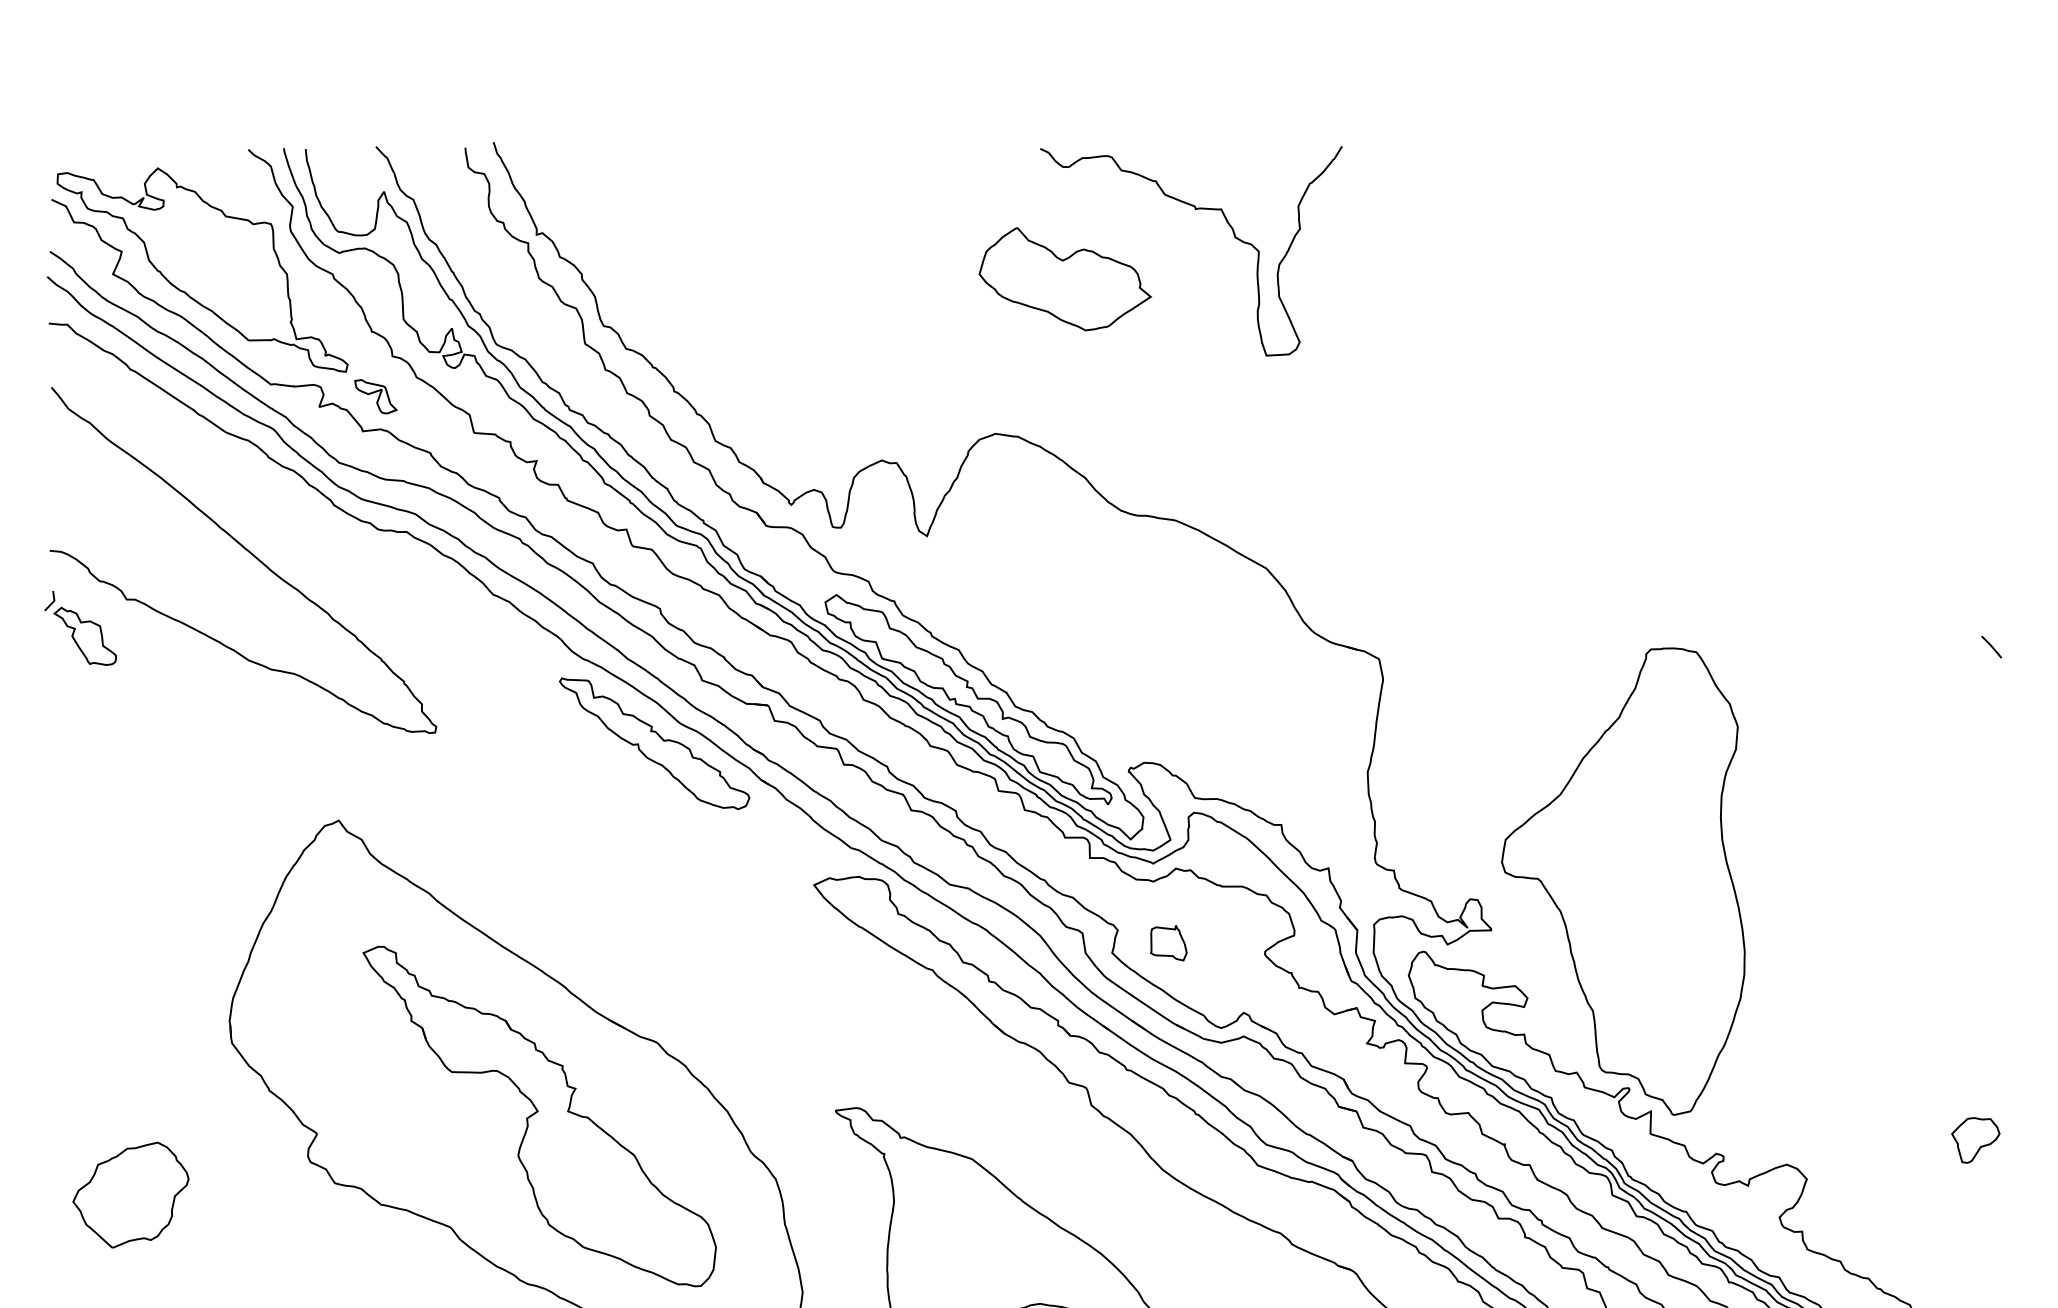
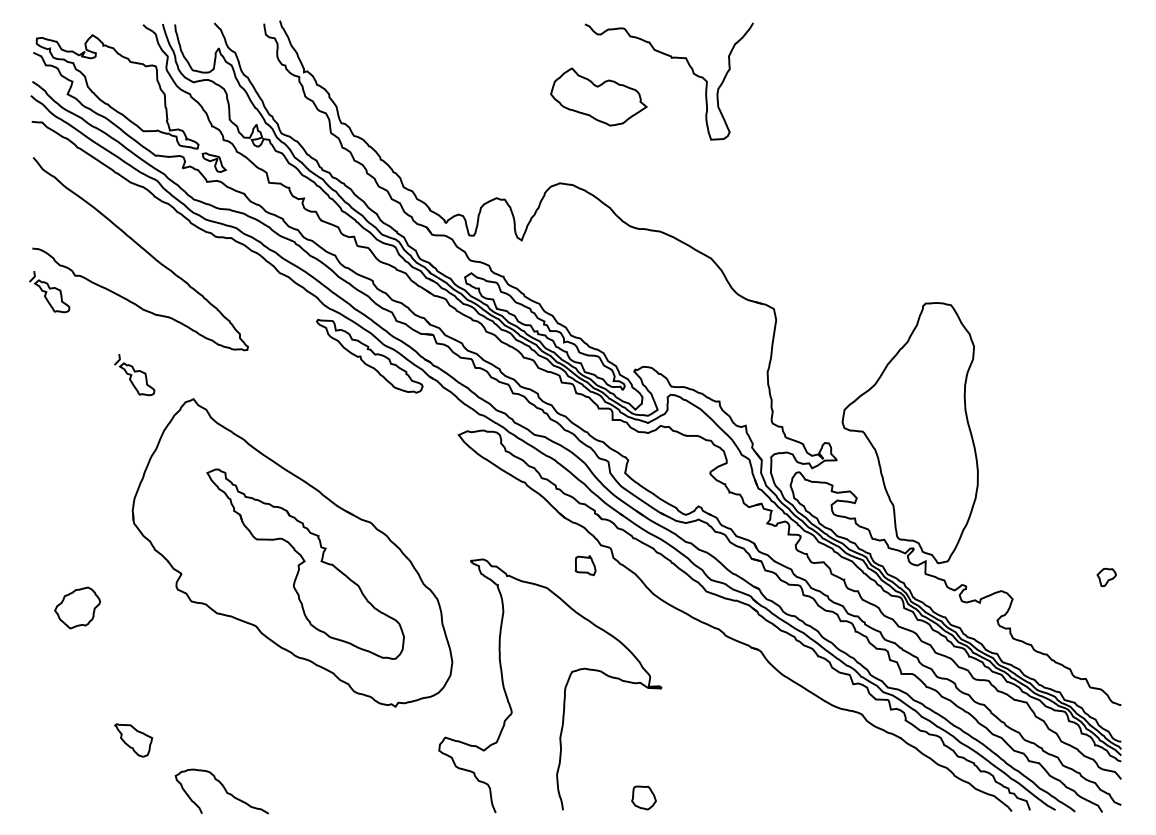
line: (1991, 645) -> (1115, 301), removed
part: (232, 778) -> (134, 375), added
part: (1168, 943) -> (585, 565), moved
part: (1975, 1140) -> (1106, 577), size x0.7
part: (130, 1194) -> (77, 607), size x0.7

